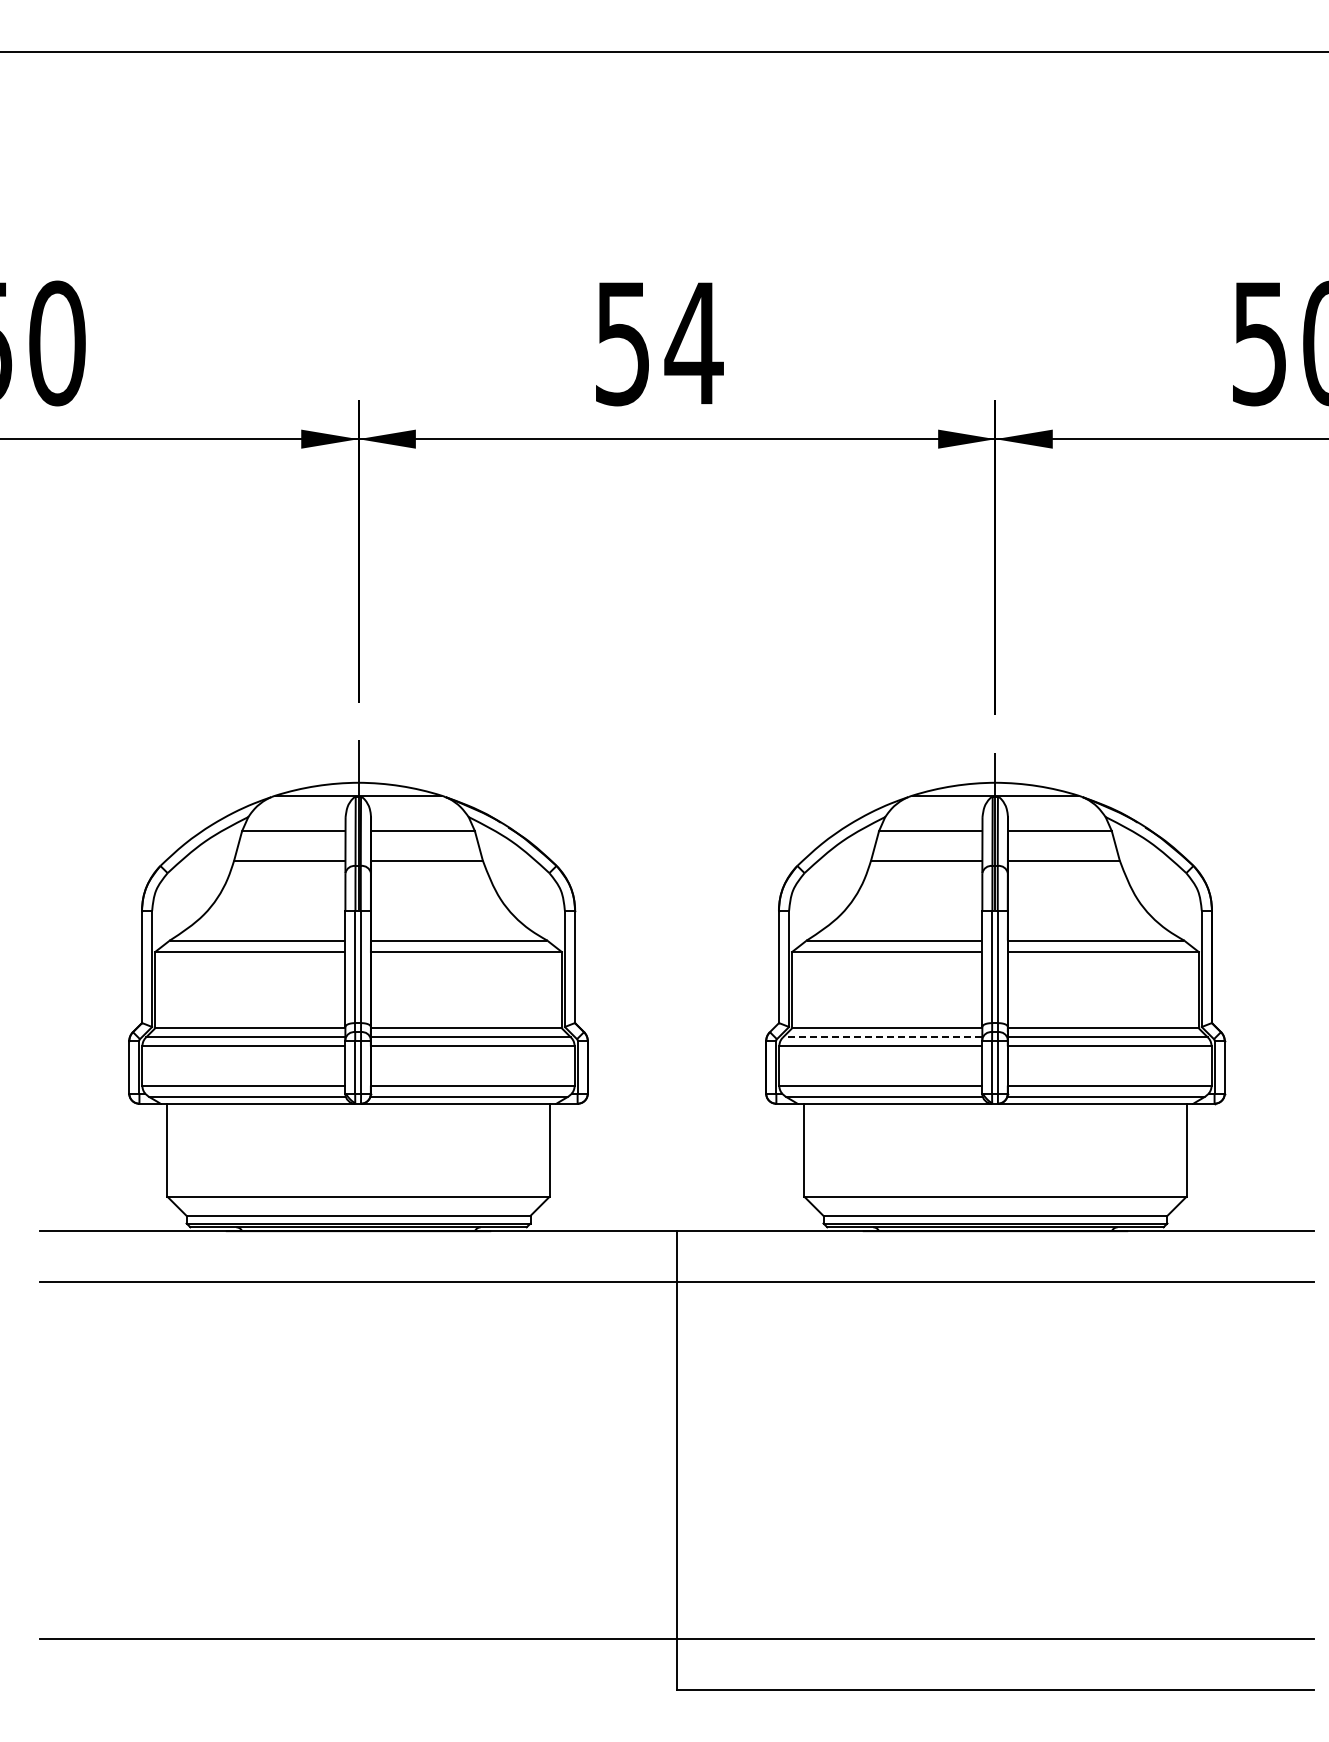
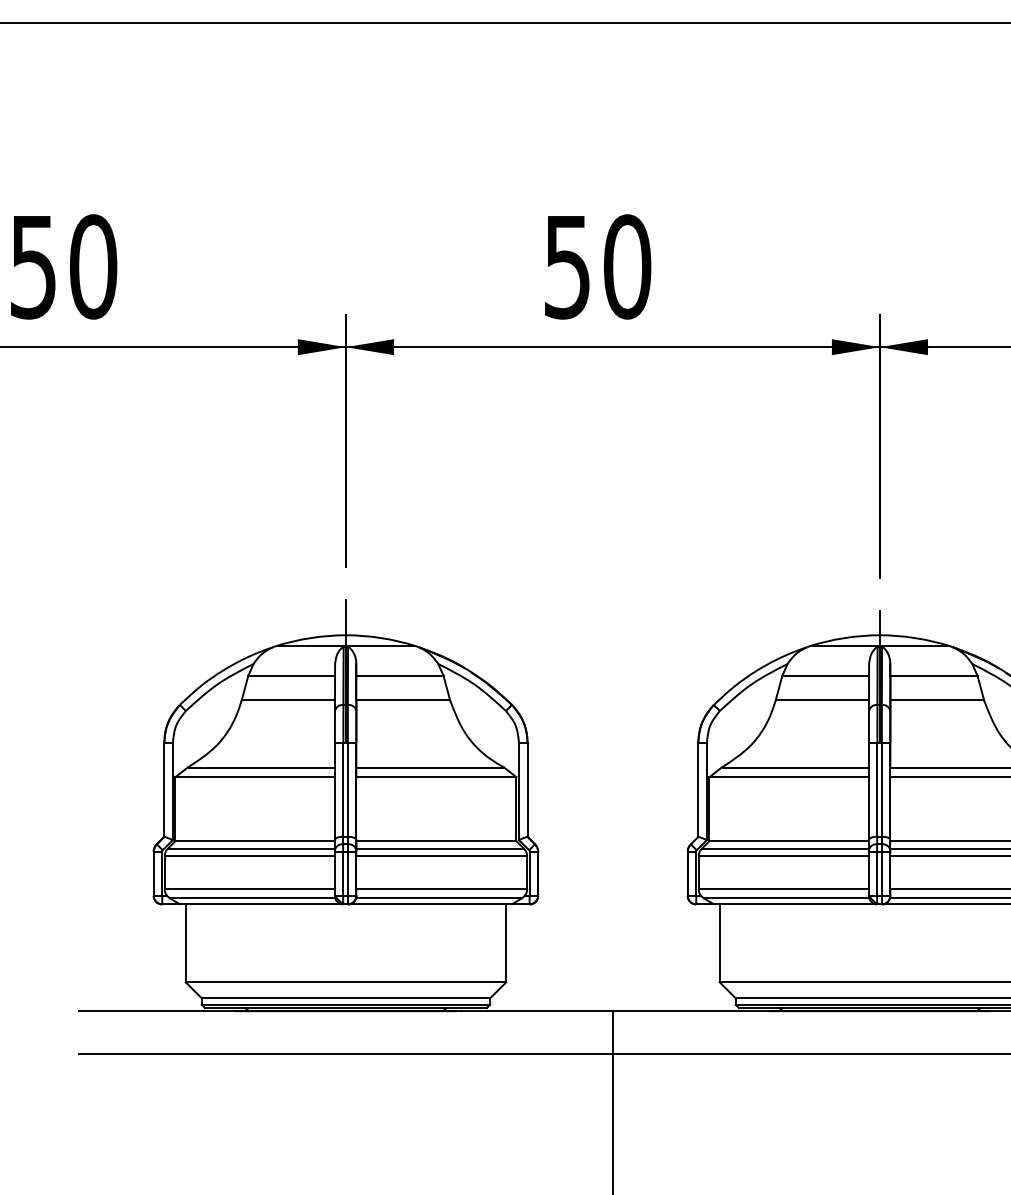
text: (693, 343) -> (626, 266), 54 -> 50
line: (882, 1037) -> (785, 848), dashed -> solid

